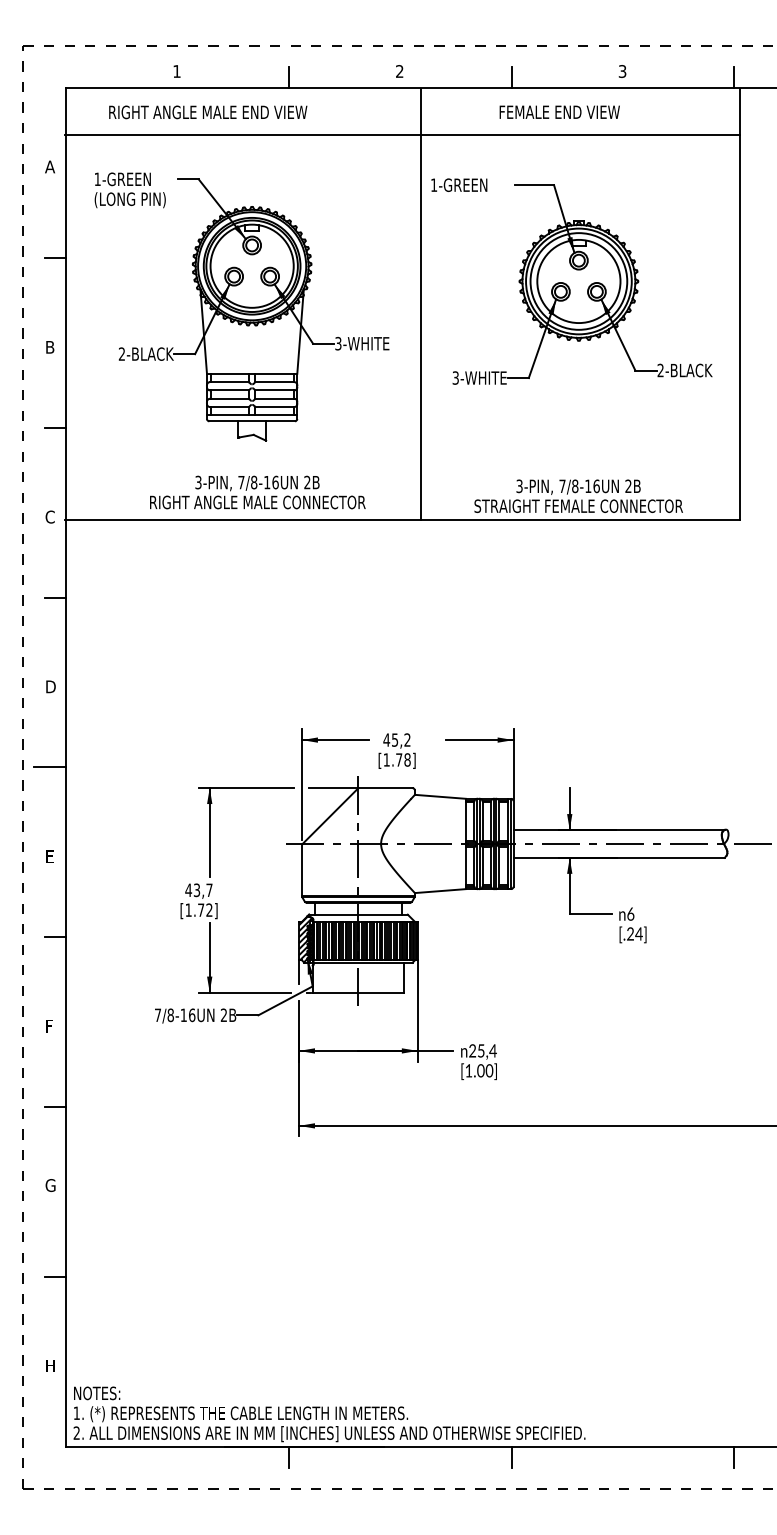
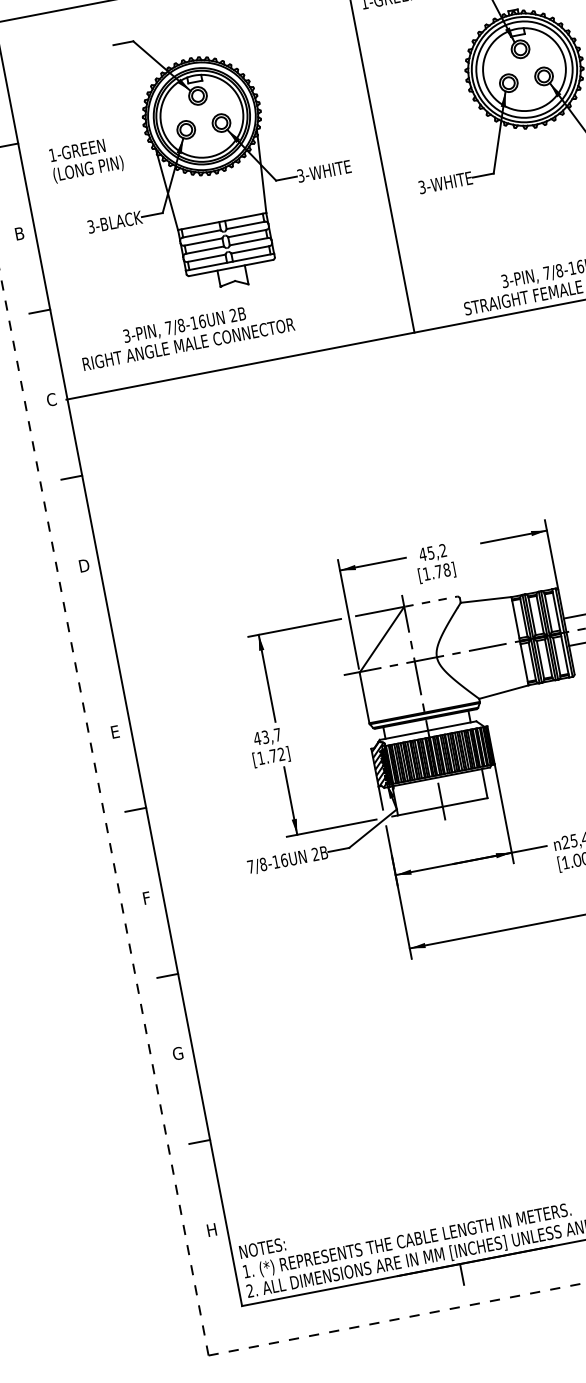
text: (129, 190) -> (85, 160), moved
text: (122, 353) -> (91, 226), 2-BLACK -> 3-BLACK
text: (257, 492) -> (186, 334), moved
line: (49, 767) -> (98, 644), removed
line: (386, 788) -> (431, 601), solid -> dashed

